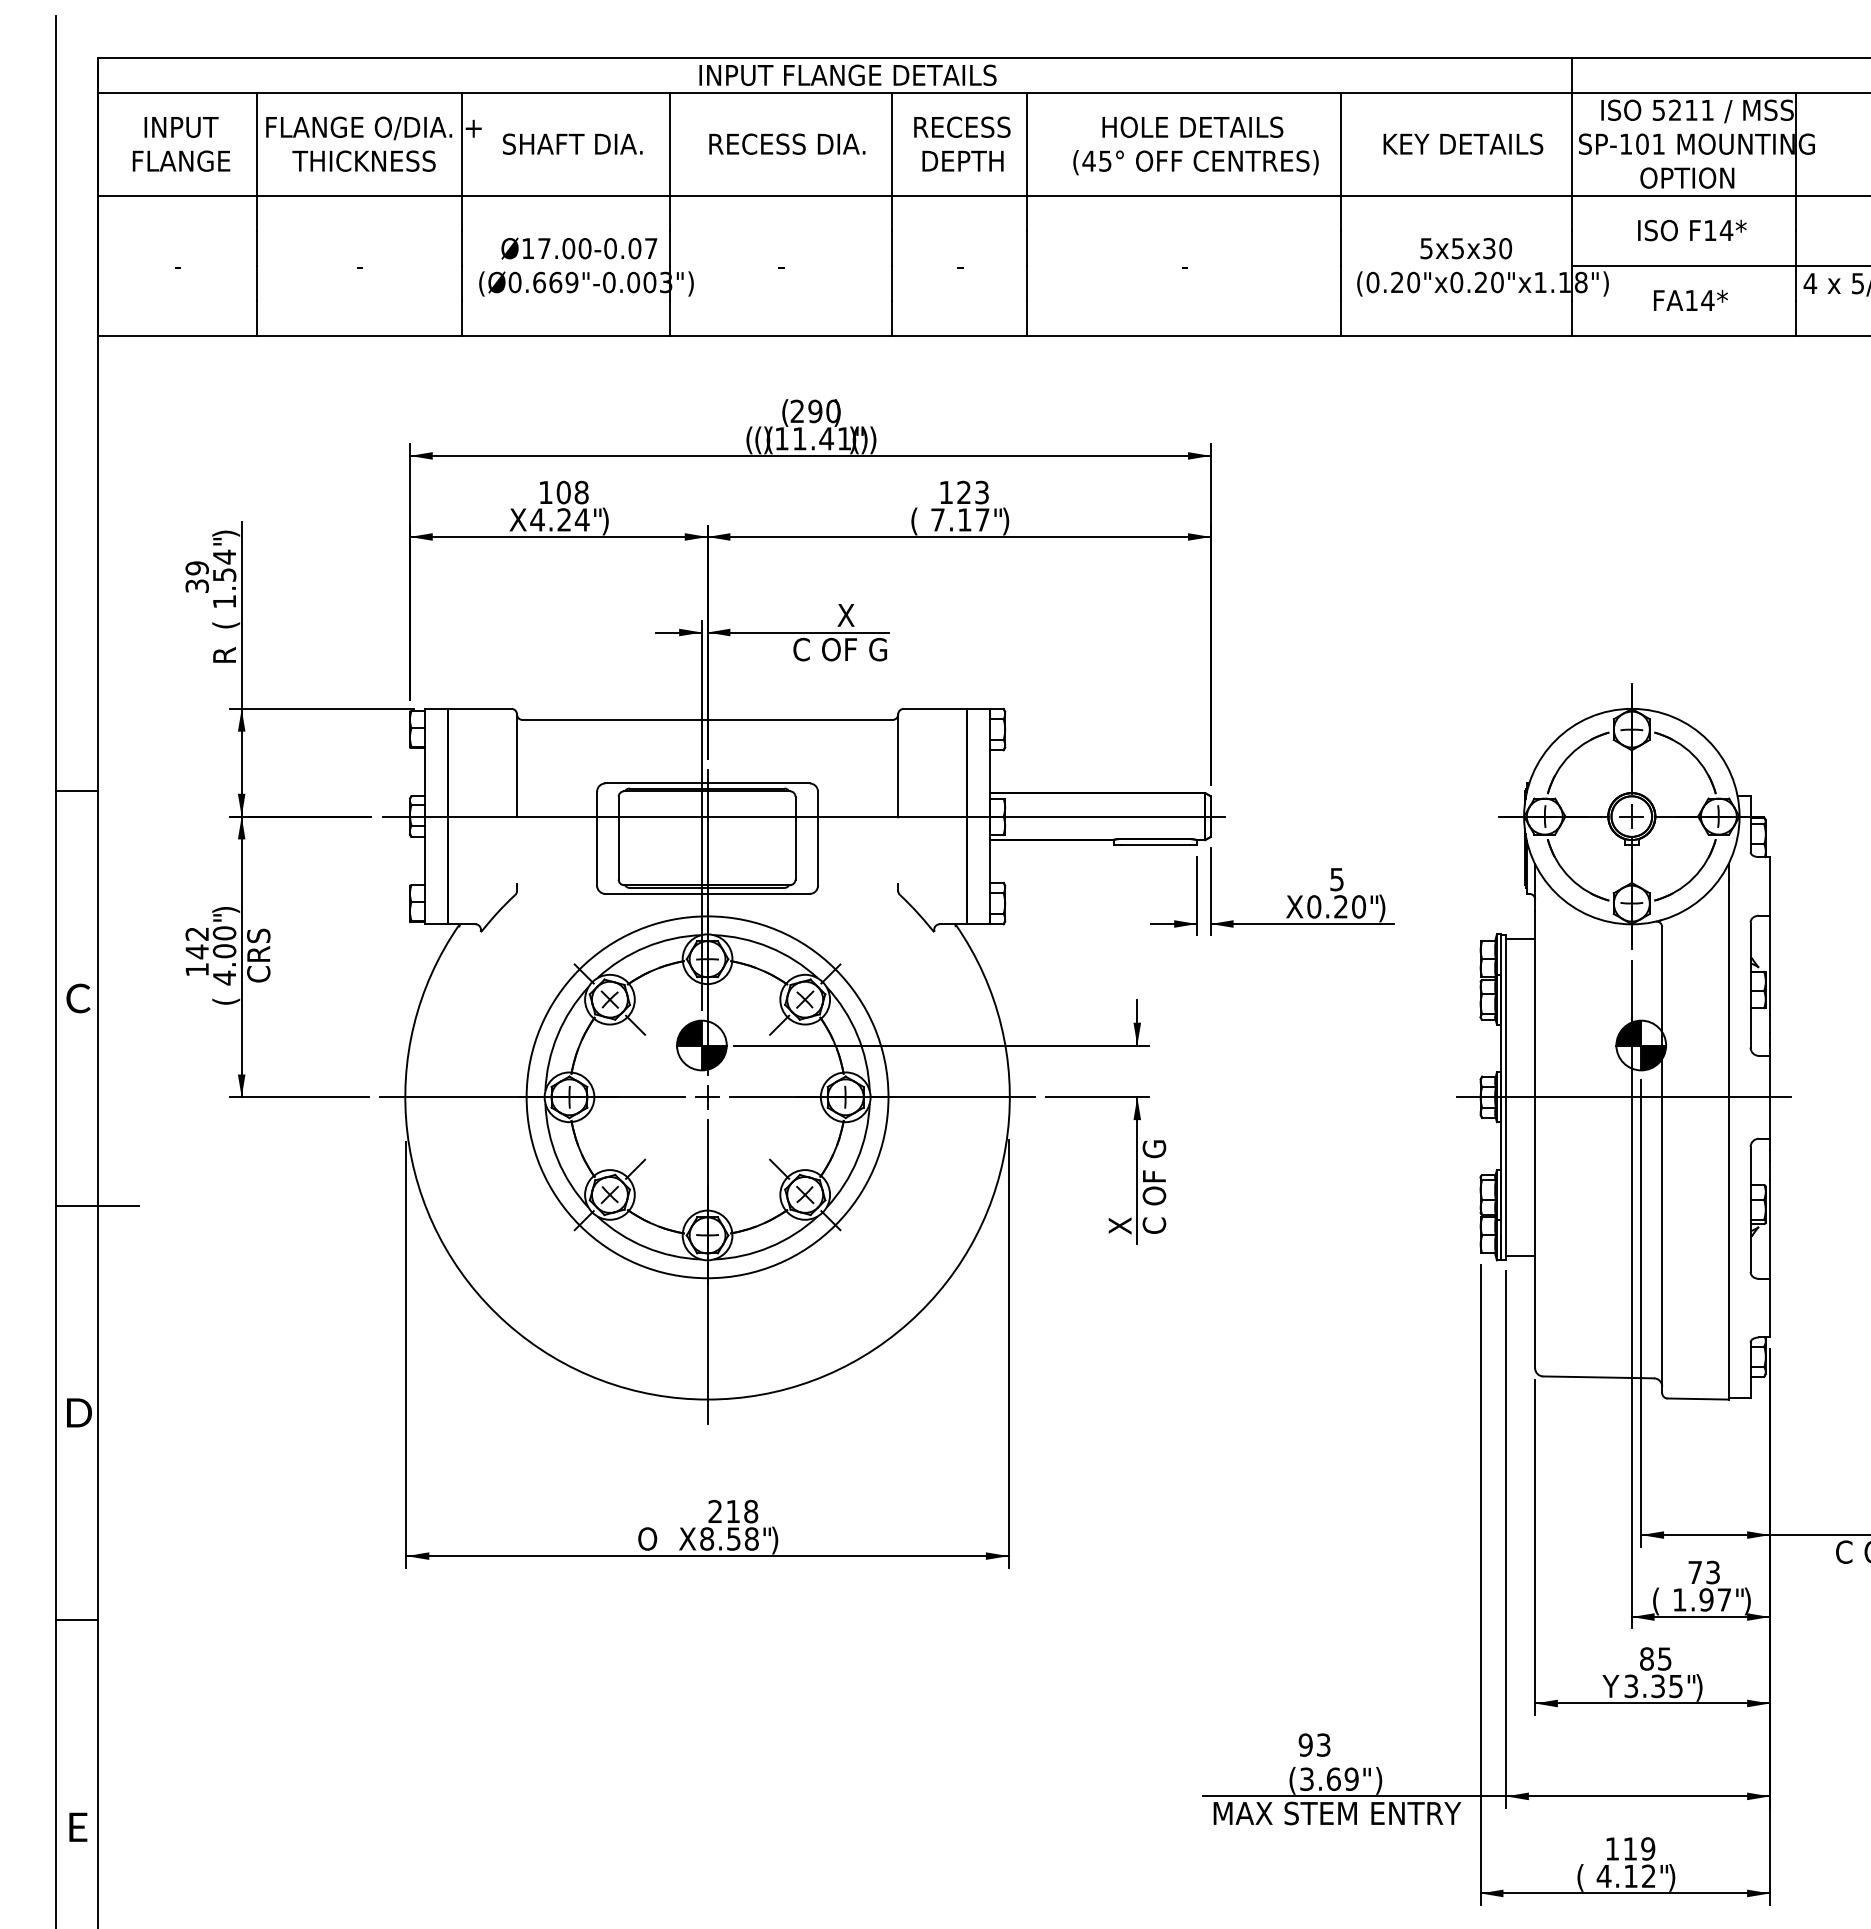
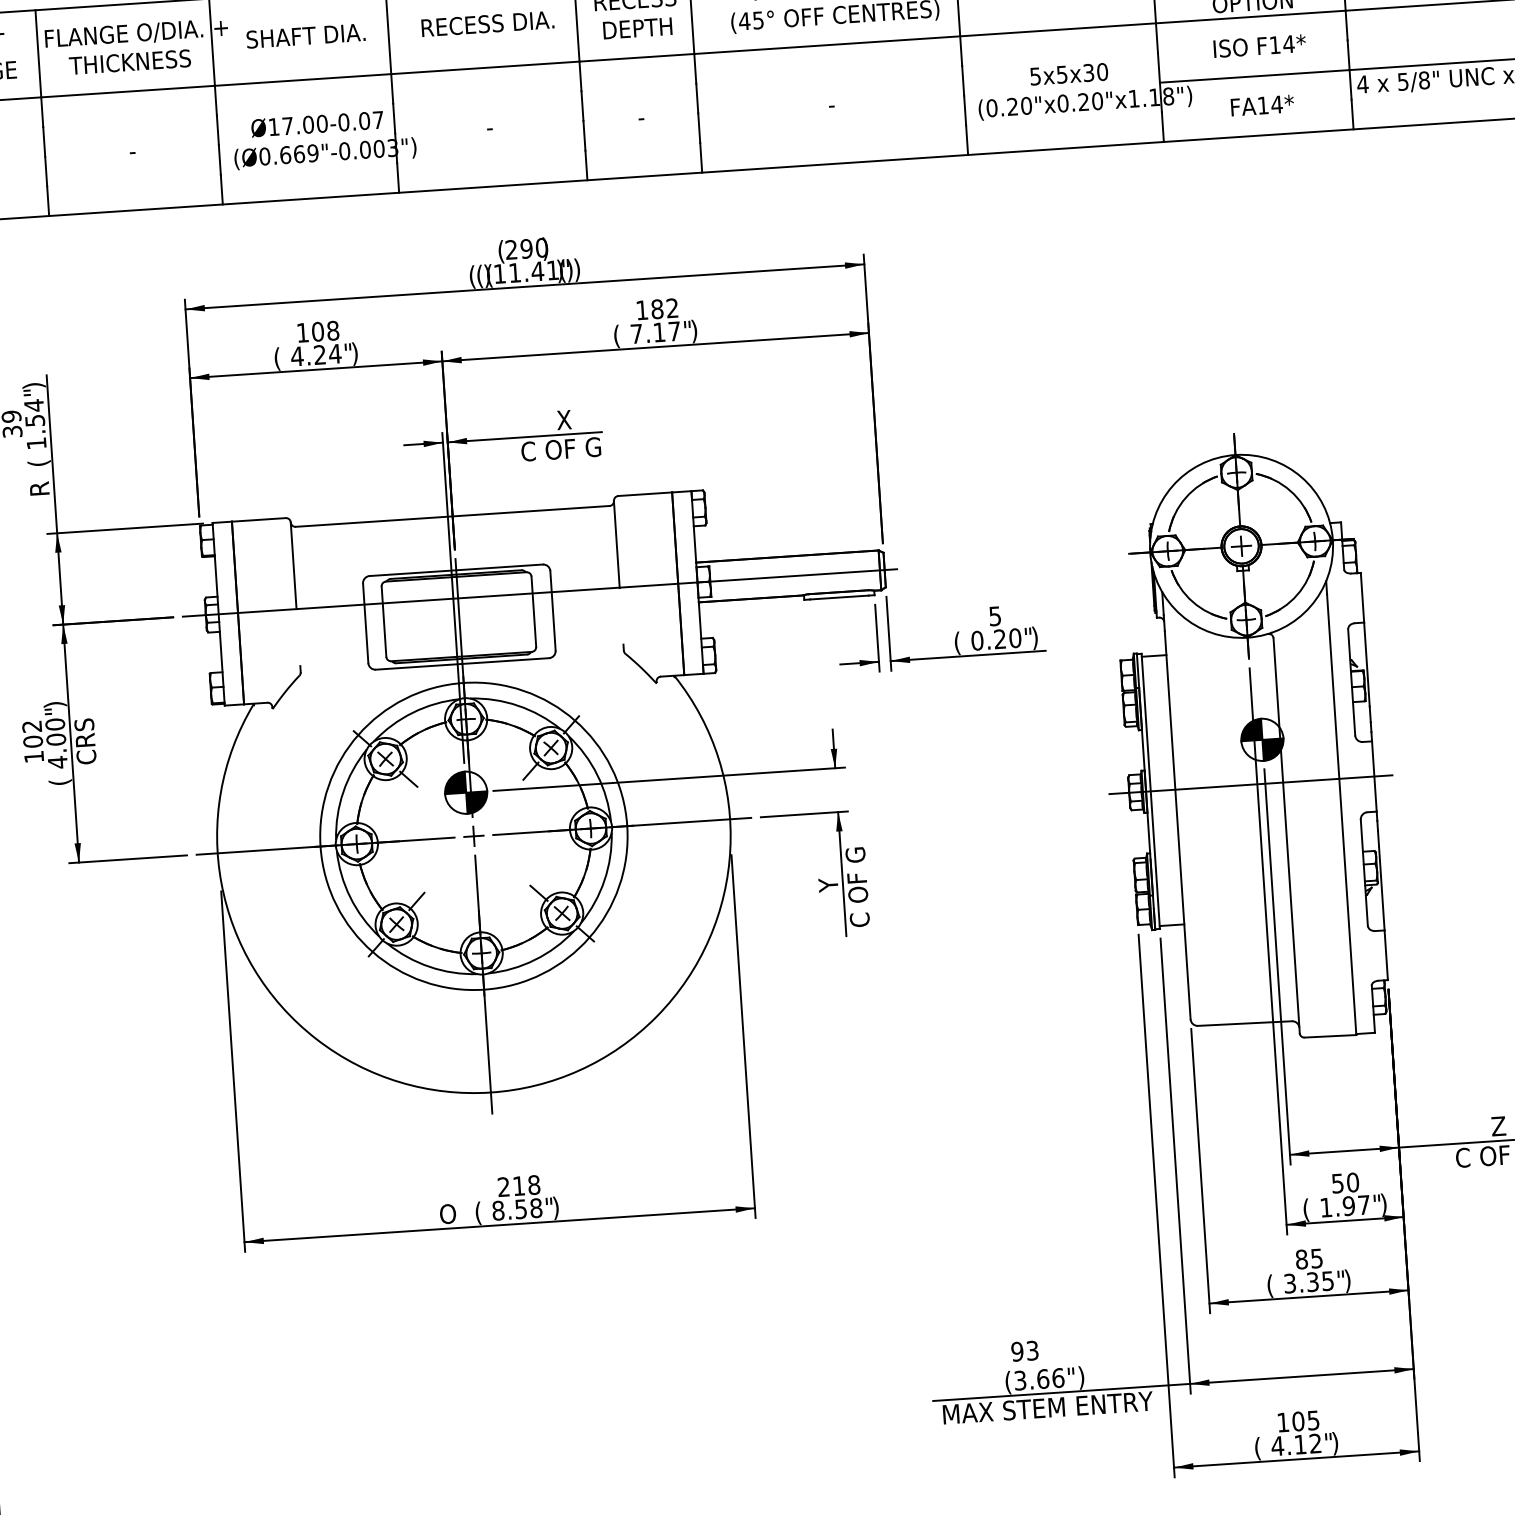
text: (972, 492) -> (664, 308), 123 -> 182
text: (517, 521) -> (280, 358), X -> (
text: (1294, 908) -> (960, 643), X -> (
text: (196, 951) -> (32, 741), 142 -> 102
text: (1119, 1204) -> (829, 903), X -> Y
text: (687, 1540) -> (481, 1213), X -> (
text: (1704, 1572) -> (1345, 1182), 73 -> 50
text: (1610, 1687) -> (1272, 1285), Y -> (
text: (1351, 1778) -> (1058, 1377), (3.69") -> (3.66")
text: (1639, 1848) -> (1306, 1420), 119 -> 105

